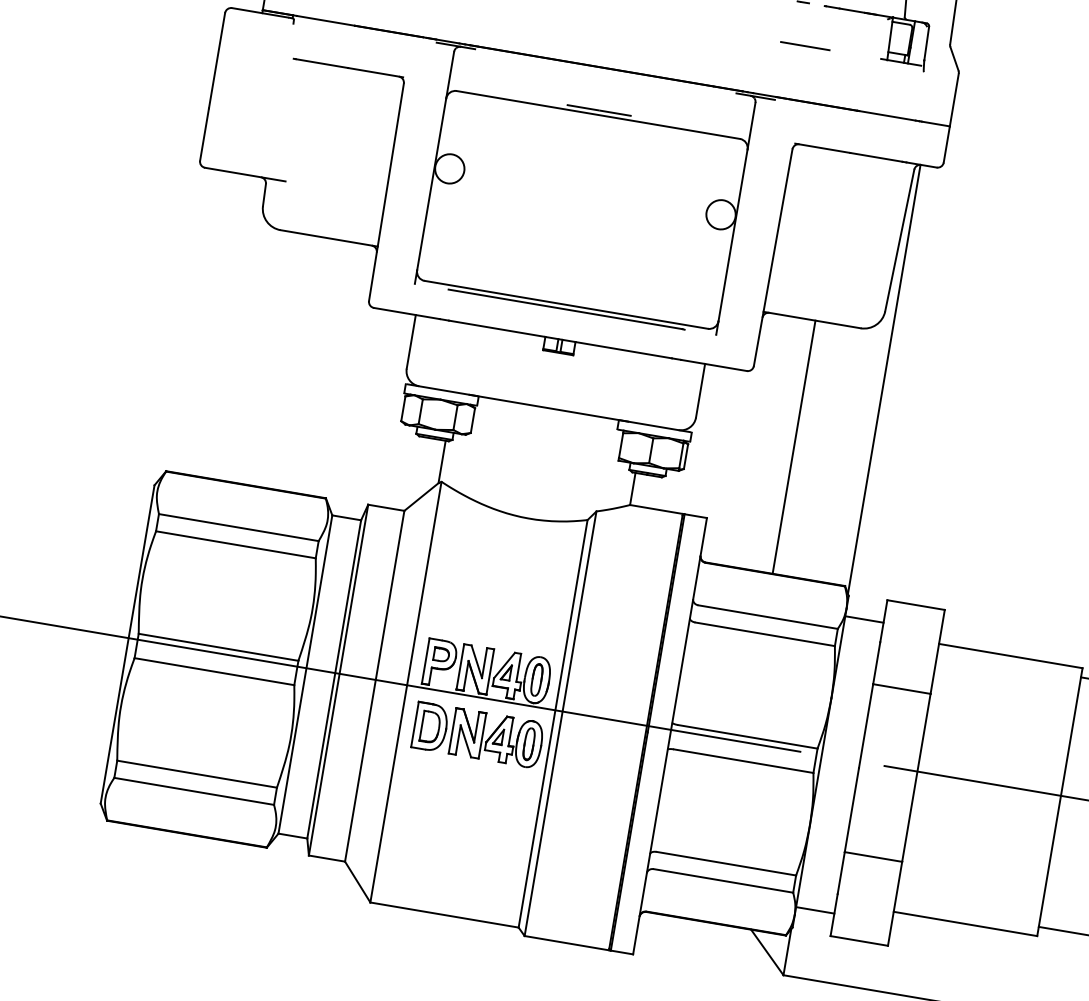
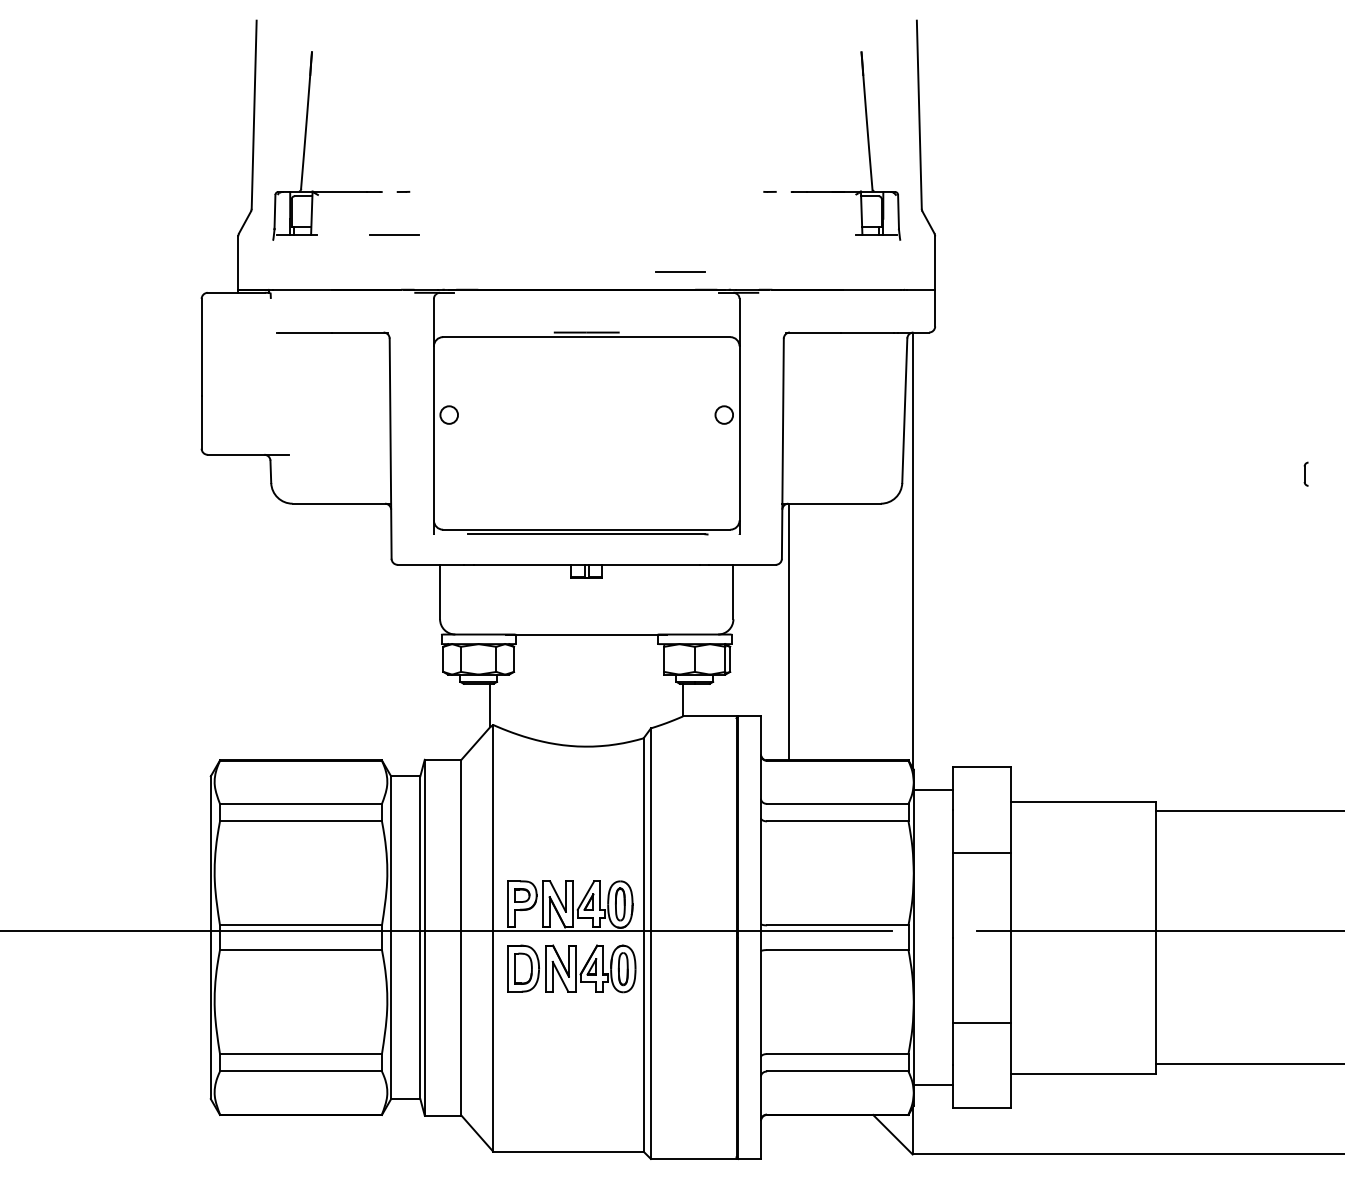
line: (805, 45) -> (680, 271), moved
circle: (449, 168) -> (448, 414), size x0.6
circle: (720, 214) -> (723, 414), size x0.6
line: (794, 446) -> (789, 631), moved

